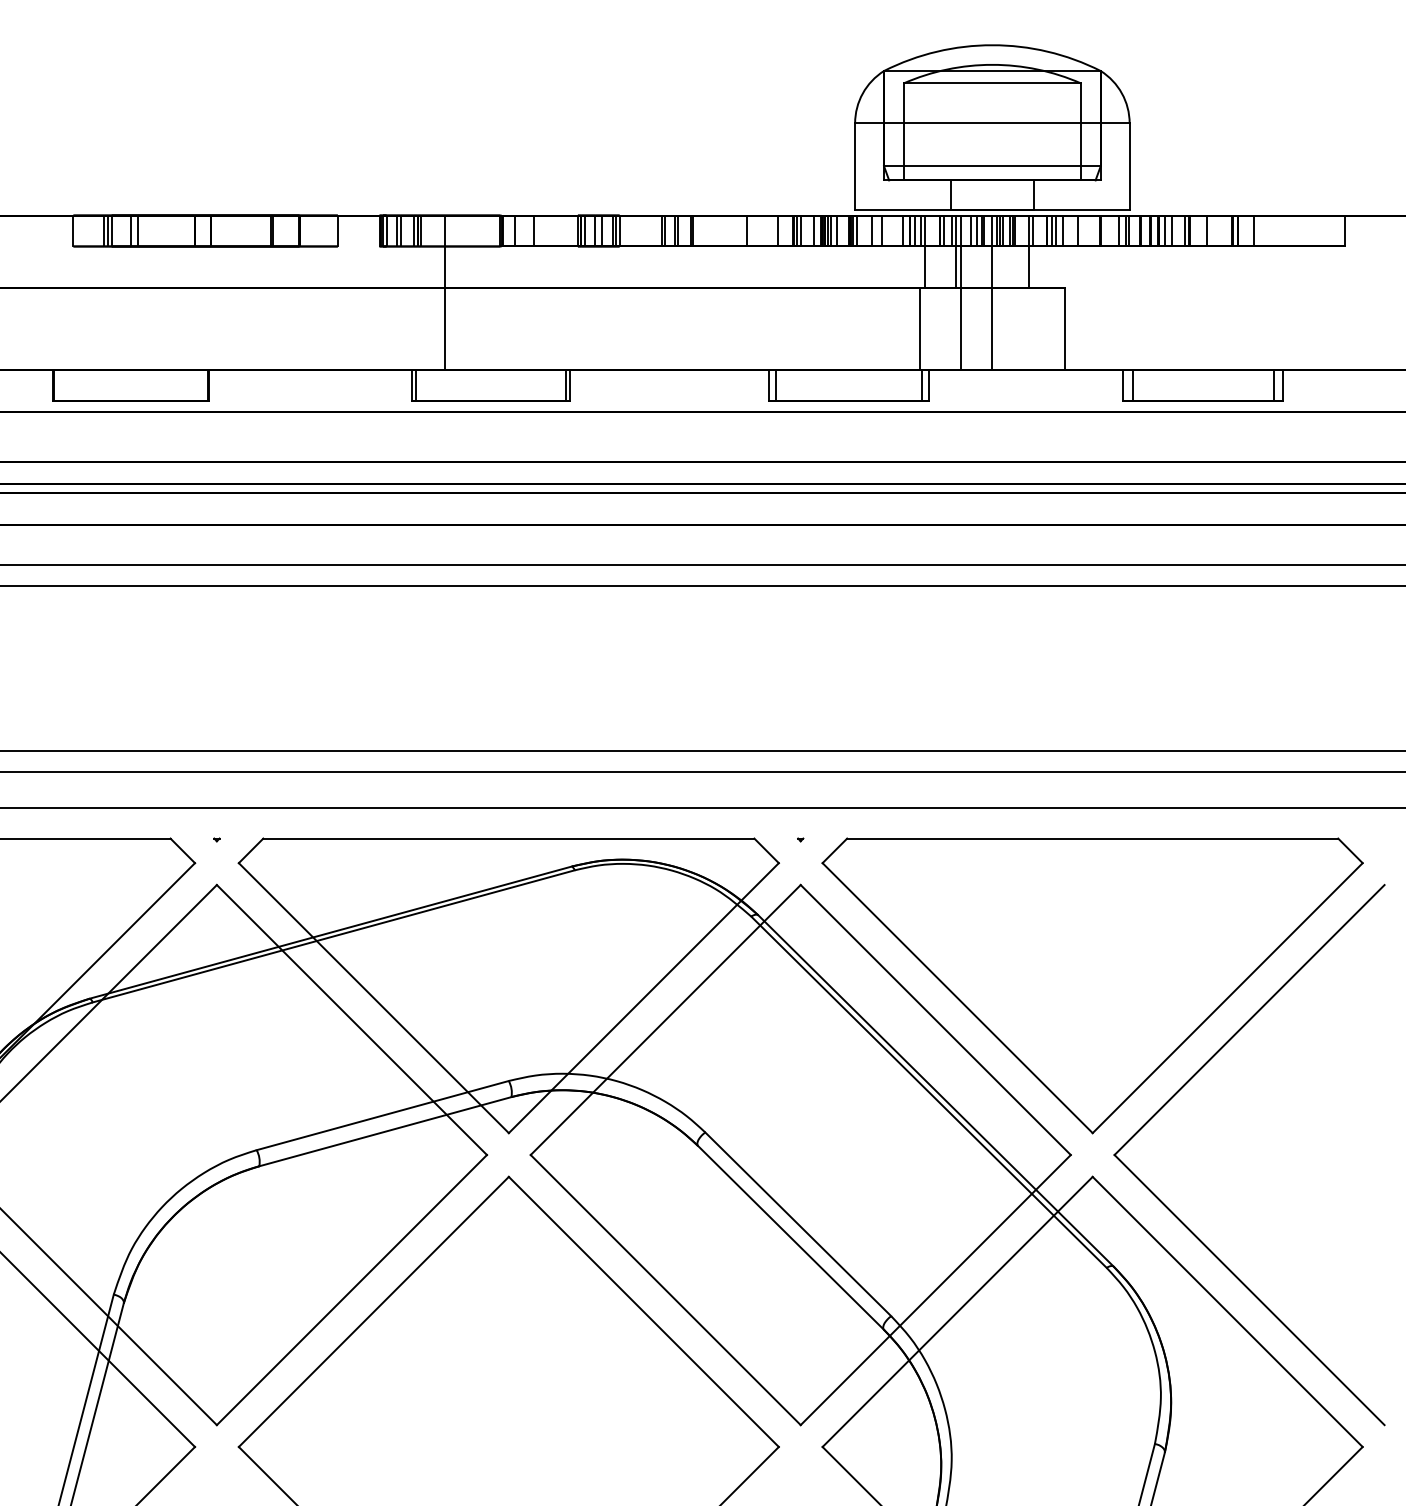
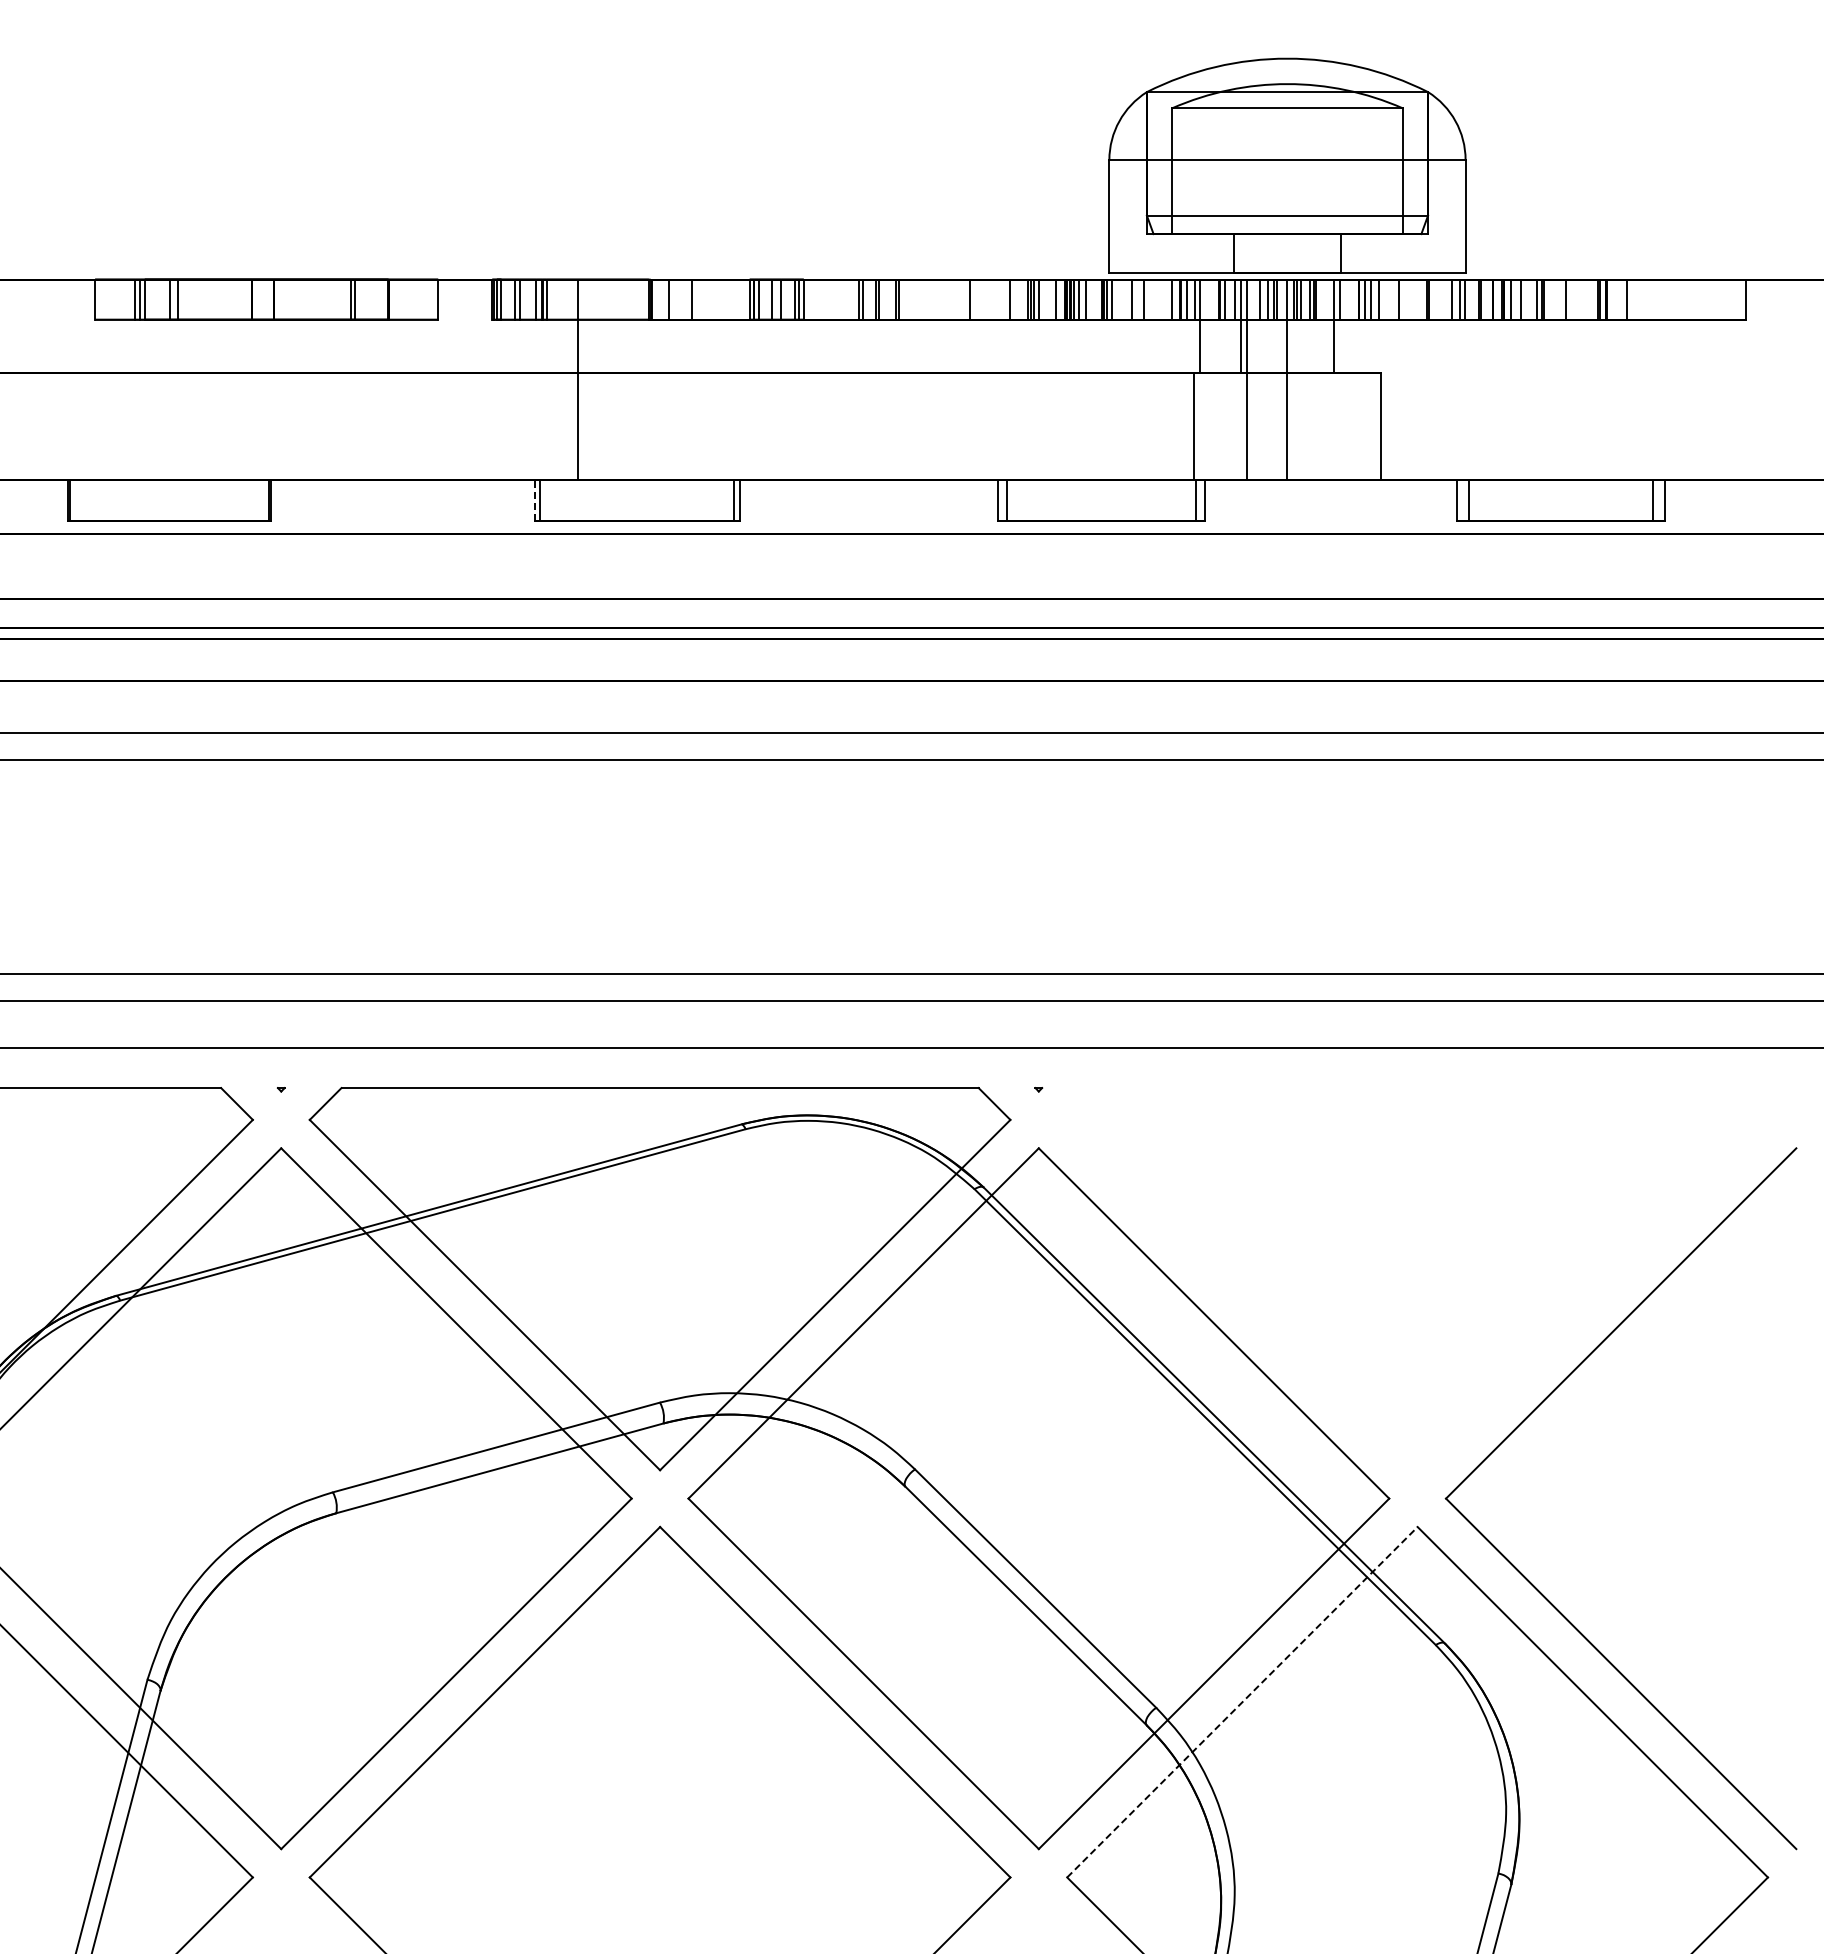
line: (412, 385) -> (534, 500), solid -> dashed
part: (1092, 986) -> (1417, 1279), removed
line: (957, 1312) -> (1242, 1702), solid -> dashed

